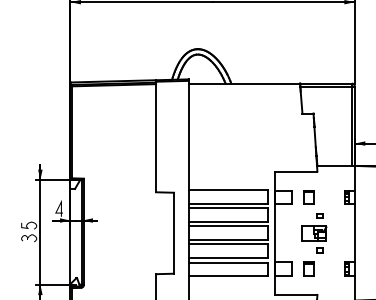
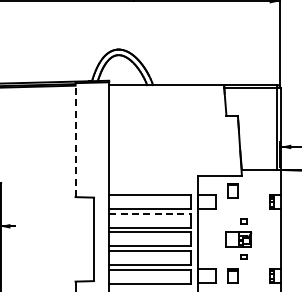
line: (156, 135) -> (75, 138), solid -> dashed
part: (308, 197) -> (232, 191), moved
line: (228, 208) -> (150, 213), solid -> dashed

